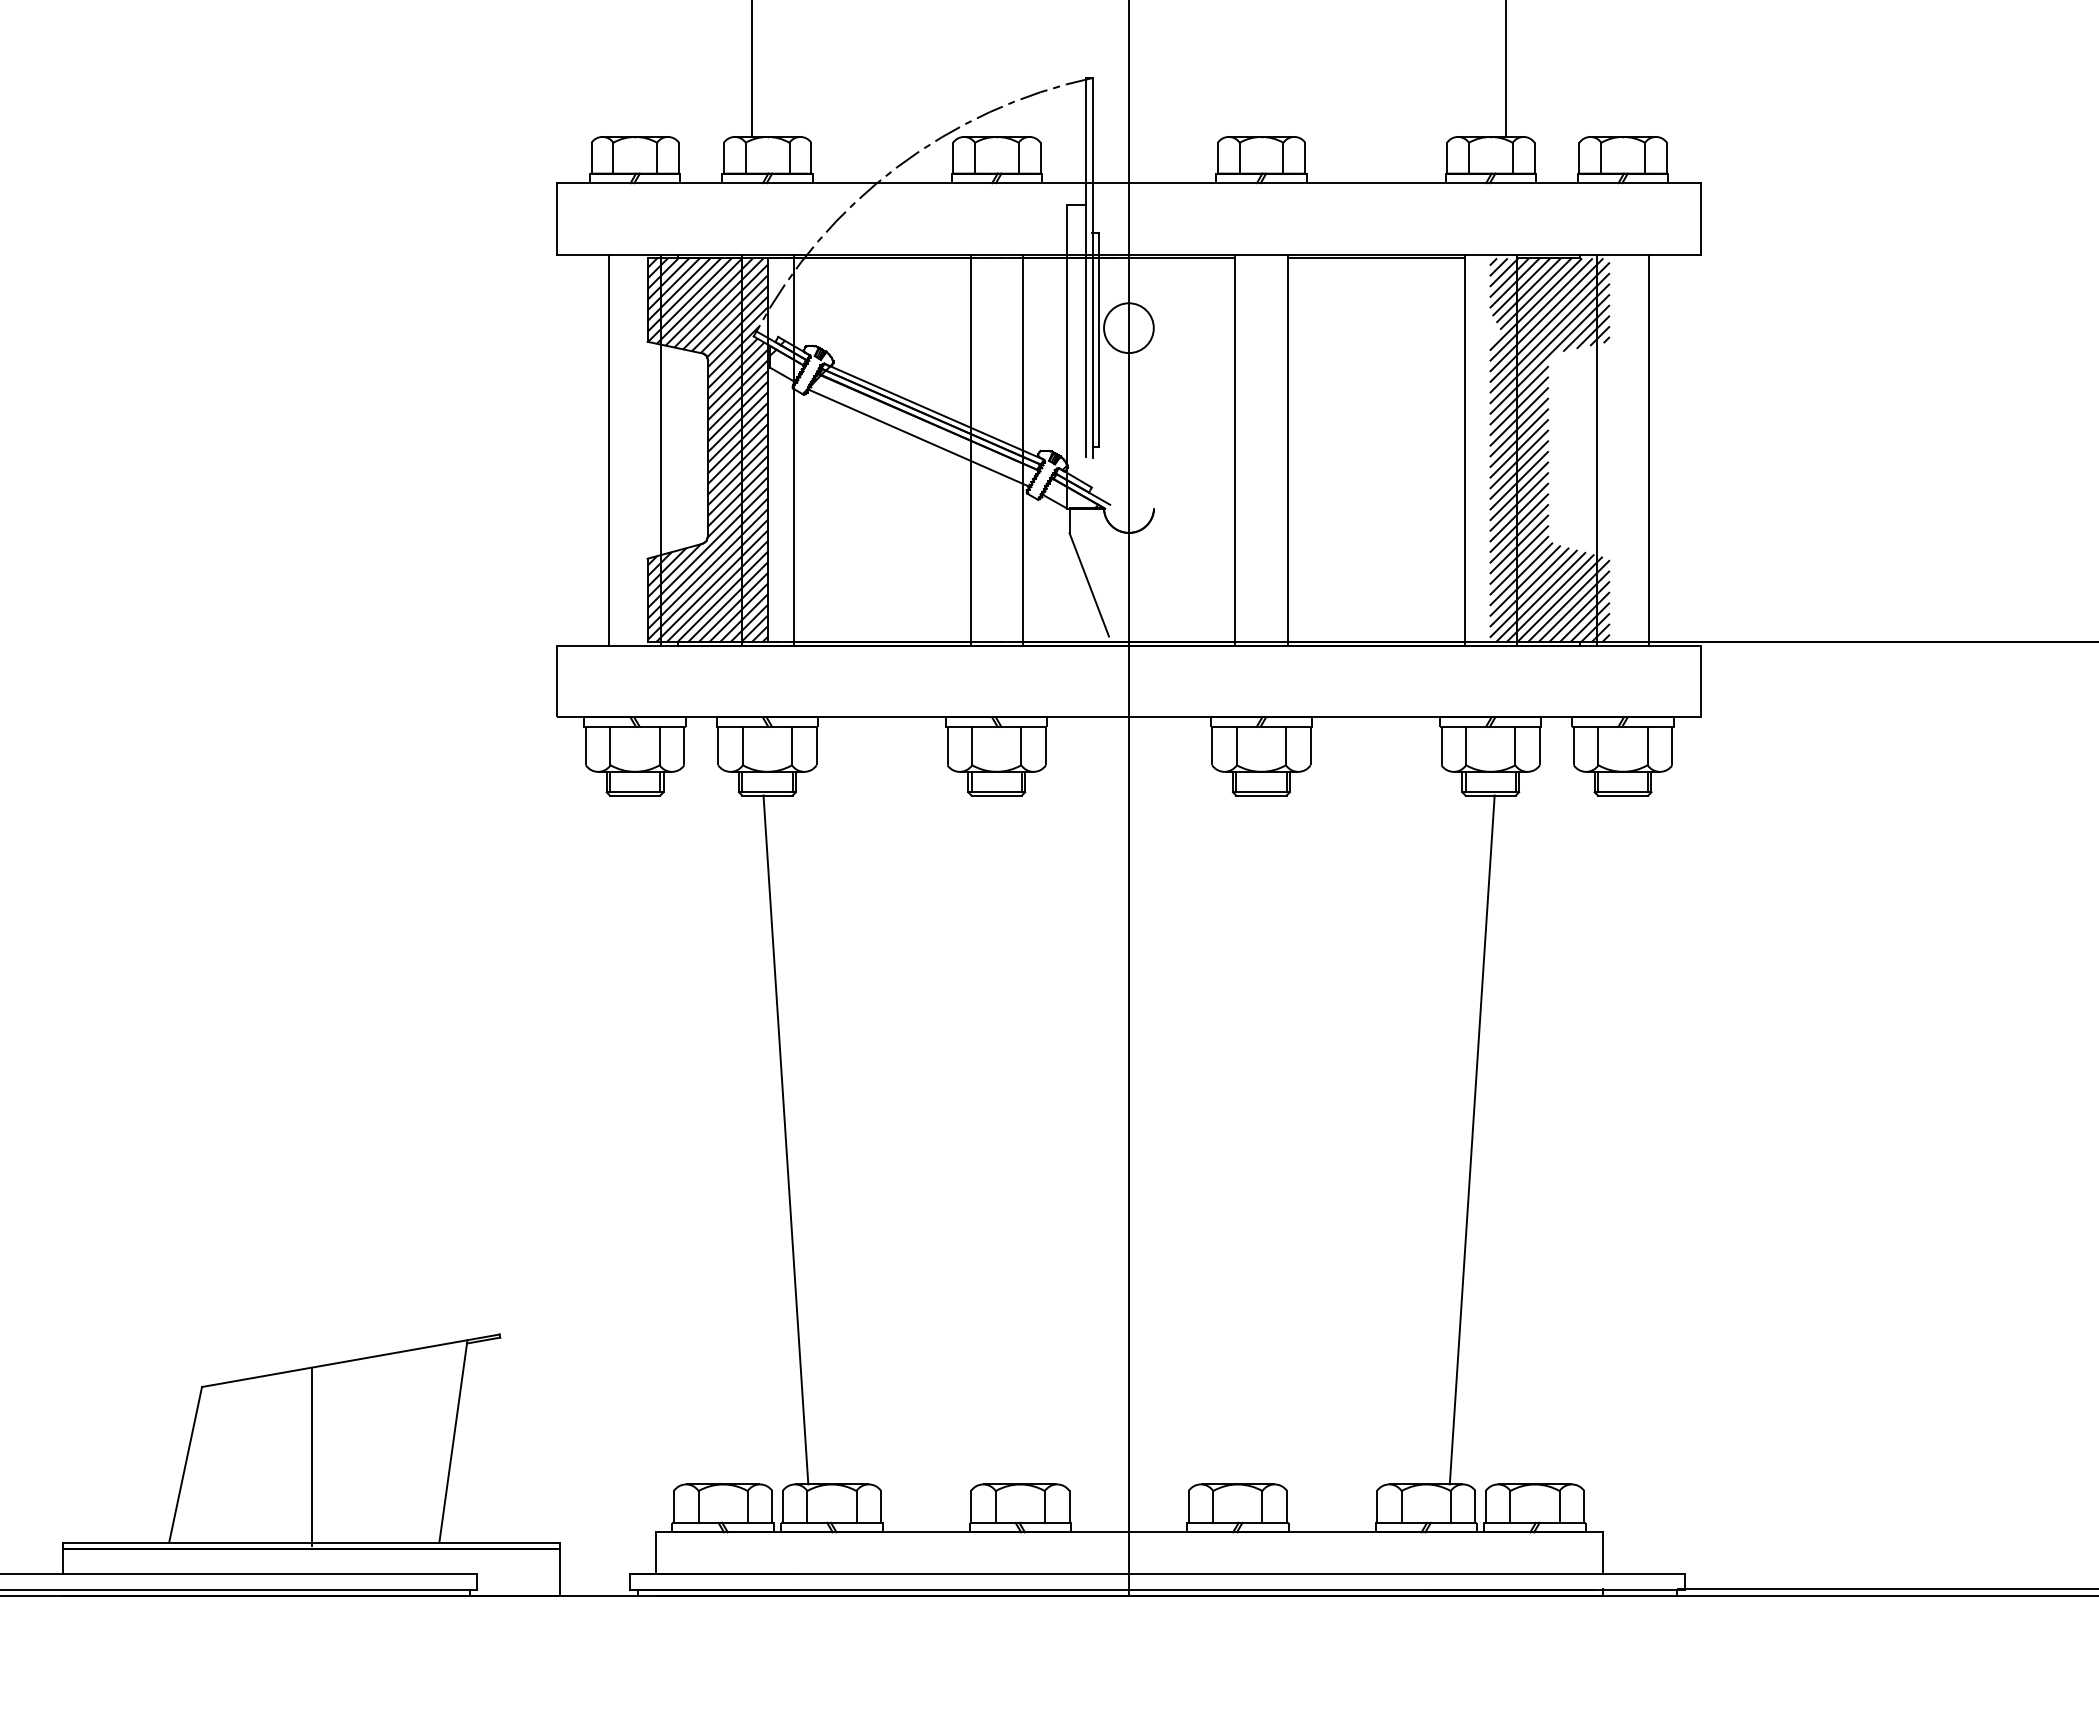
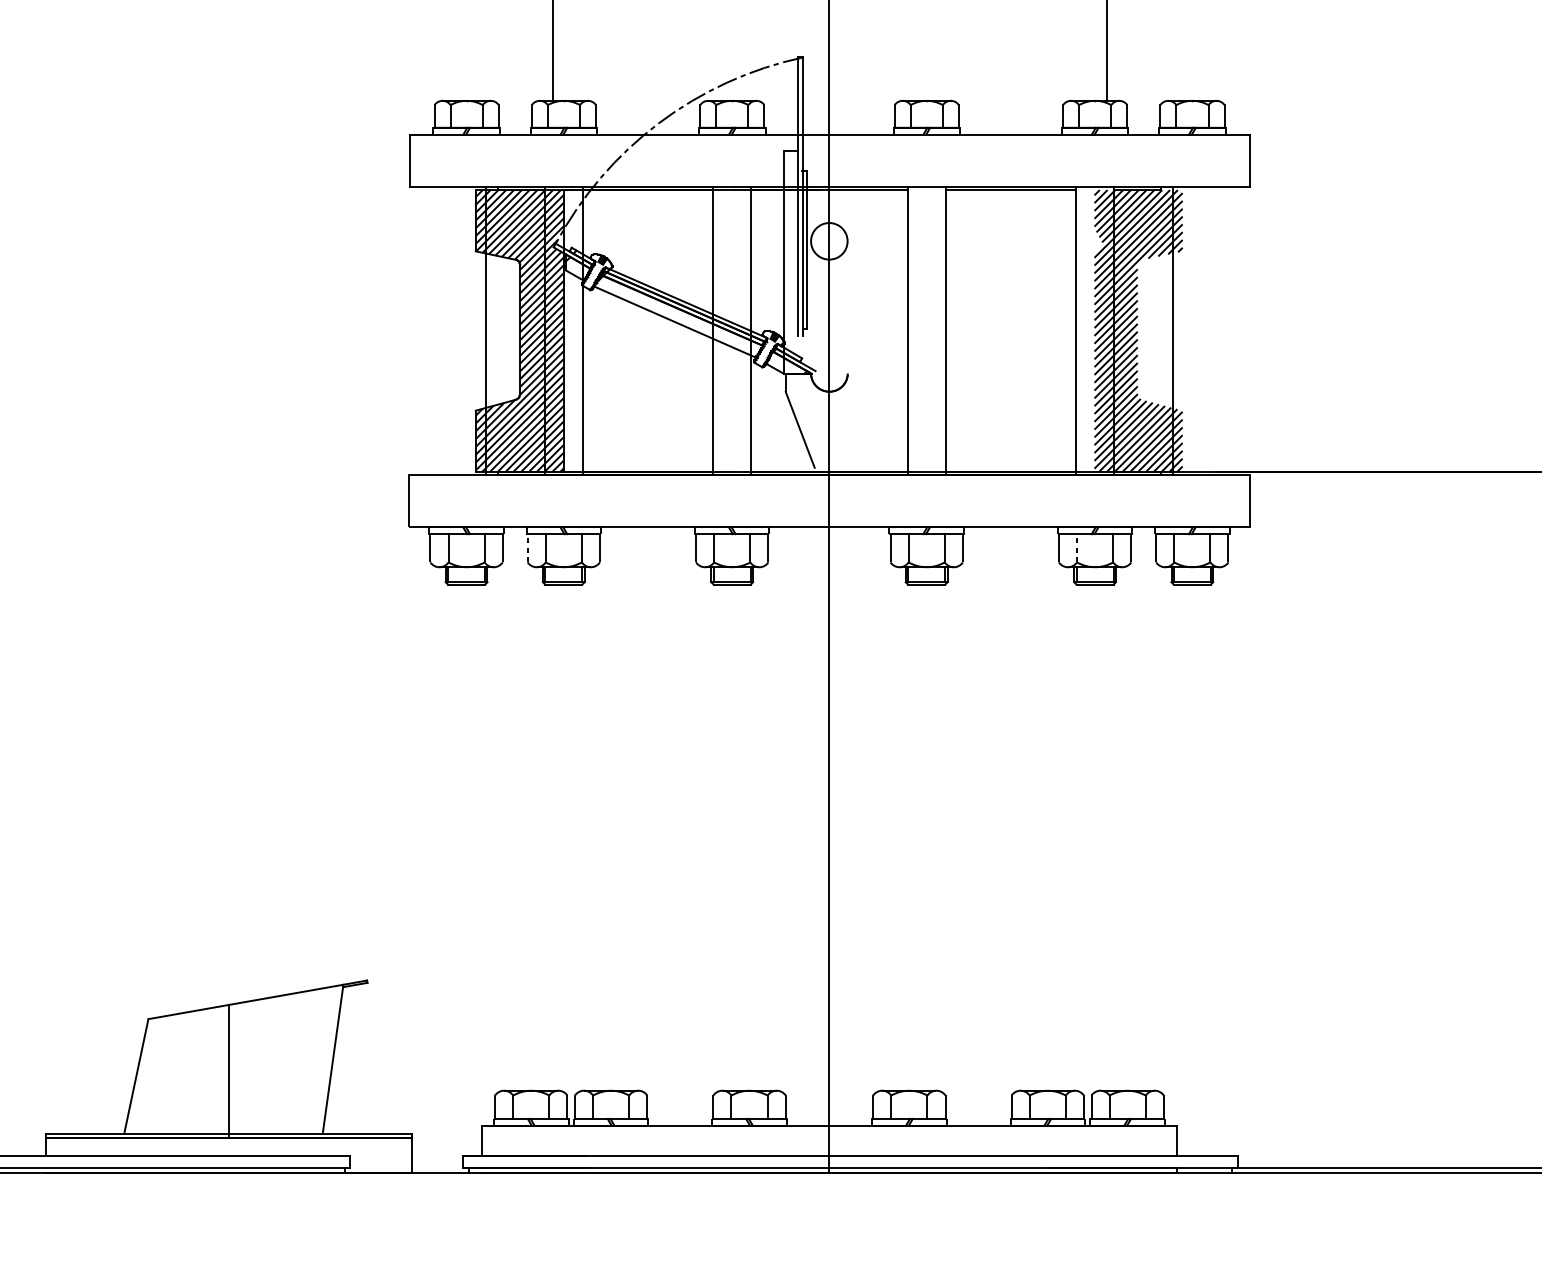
line: (609, 449) -> (447, 330), removed
line: (1649, 449) -> (1211, 330), removed
line: (718, 745) -> (527, 547), solid -> dashed
line: (1466, 745) -> (1077, 547), solid -> dashed
line: (785, 1139) -> (577, 837), removed
line: (1471, 1139) -> (1081, 837), removed

